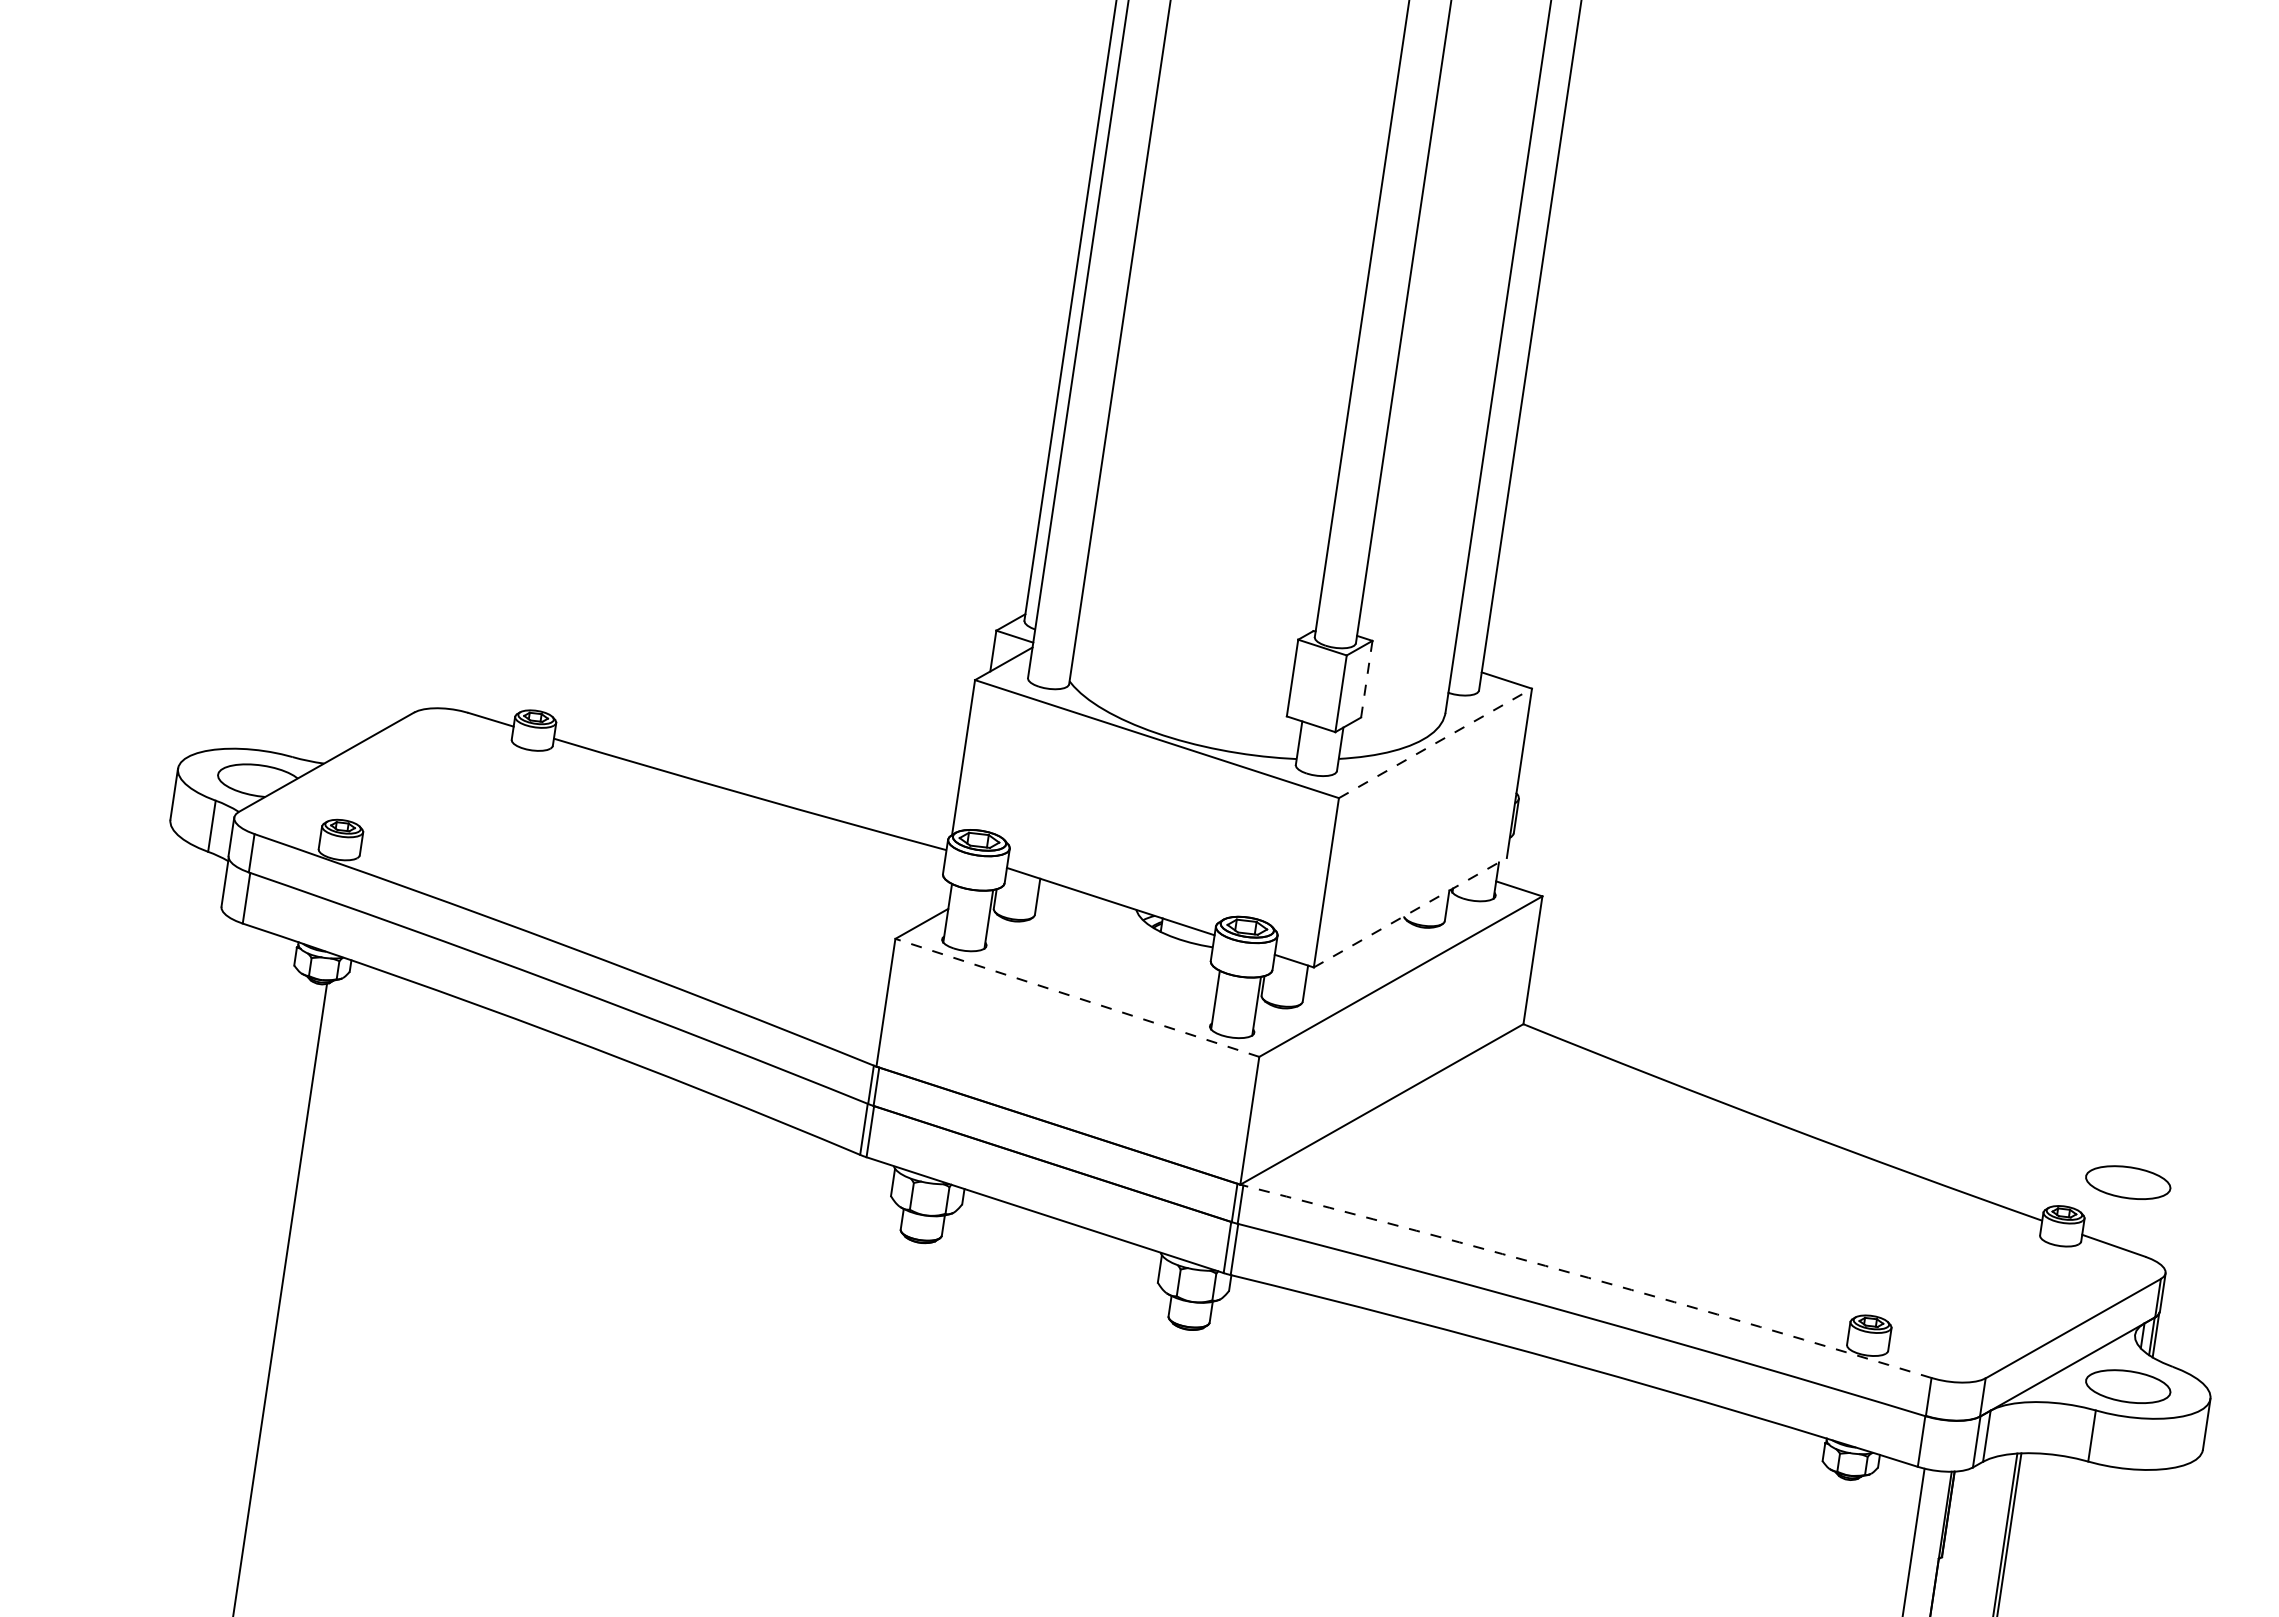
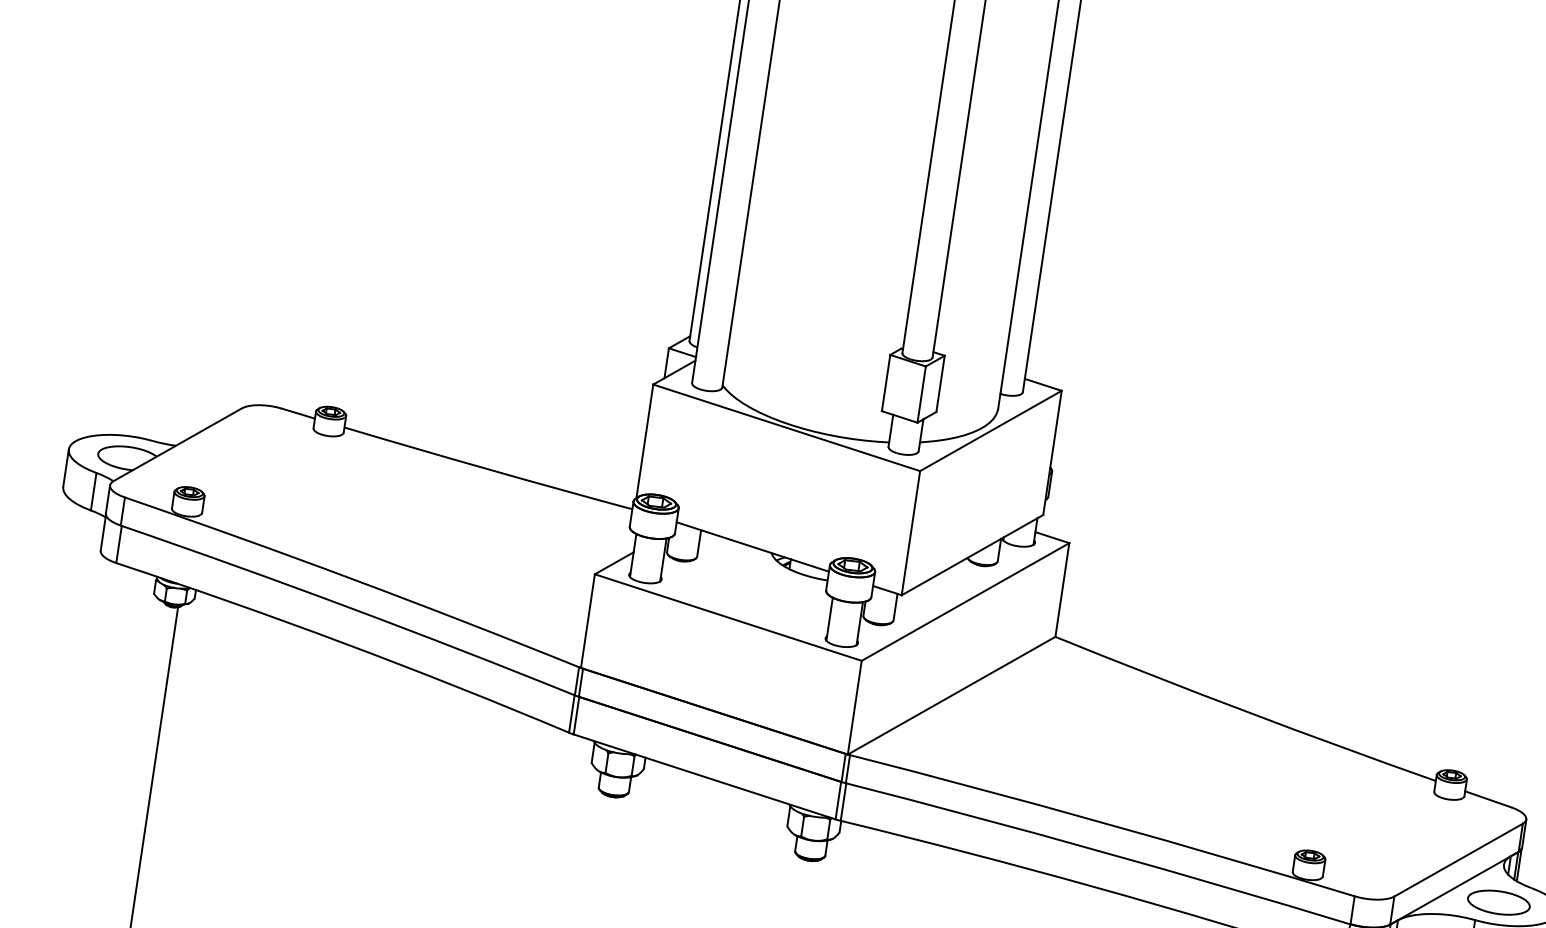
line: (1366, 679) -> (940, 384), dashed -> solid
line: (1435, 743) -> (990, 431), dashed -> solid
line: (1410, 912) -> (972, 554), dashed -> solid
line: (1076, 997) -> (727, 617), dashed -> solid
part: (2128, 1182) -> (1499, 752), removed
arc: (1588, 1277) -> (1103, 822), dashed -> solid

